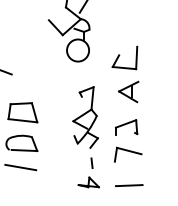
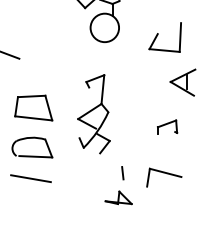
part: (128, 91) -> (182, 81), moved
part: (85, 117) -> (93, 114), moved
part: (126, 127) -> (167, 127), size x0.7
part: (128, 154) -> (164, 177), moved
line: (128, 185) -> (169, 201), removed

